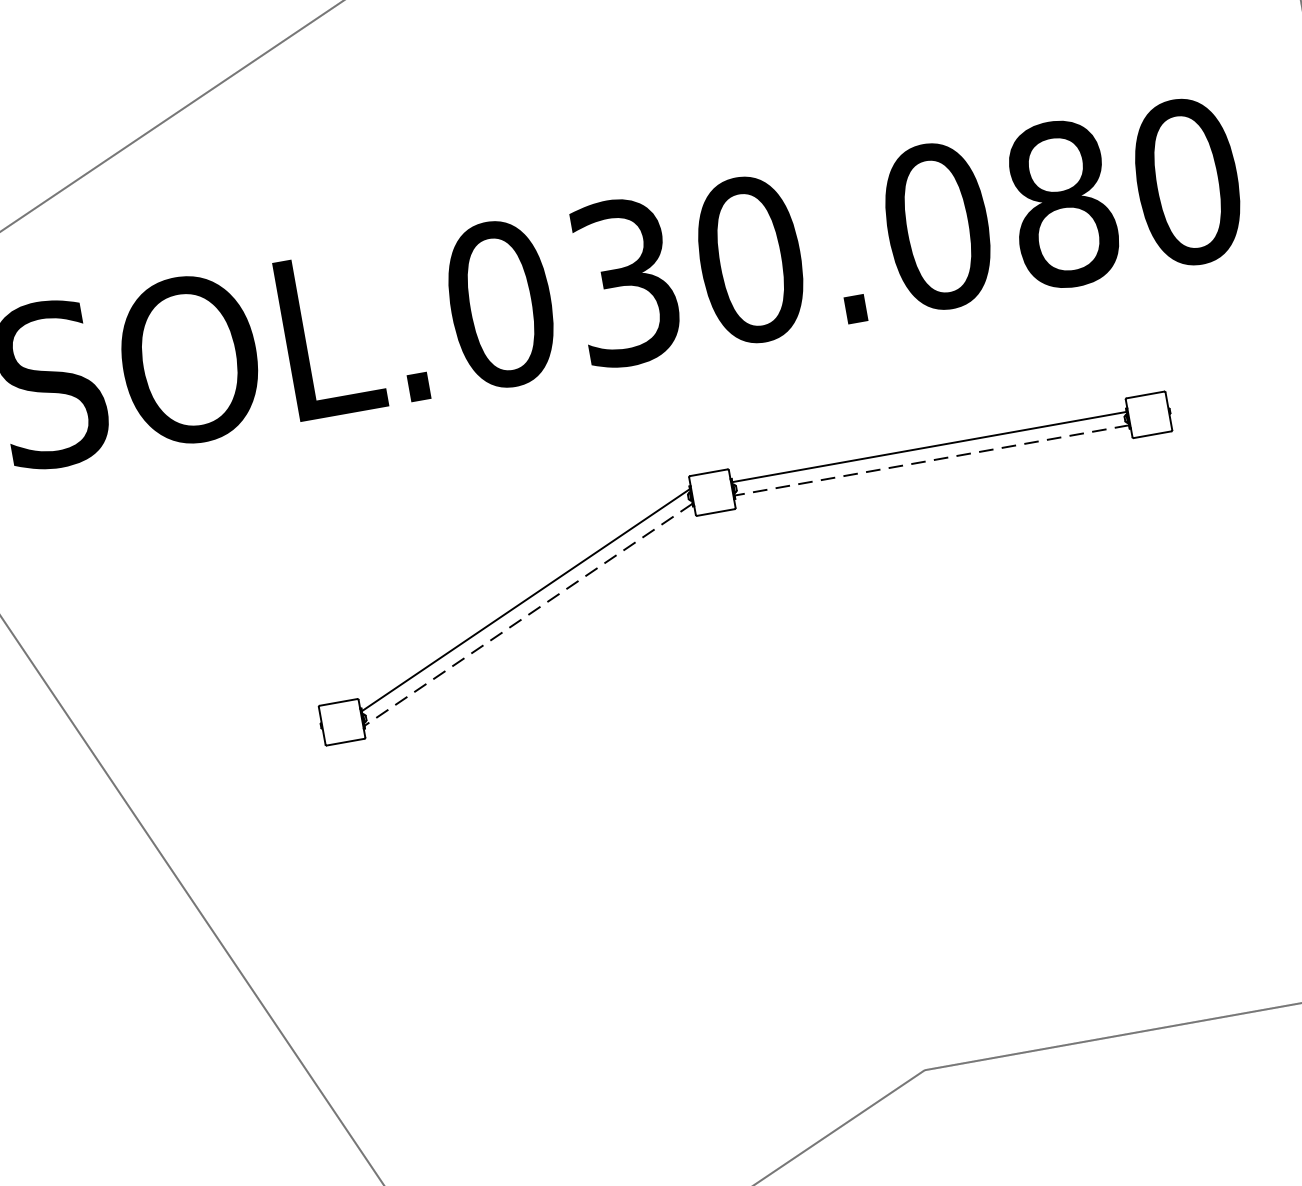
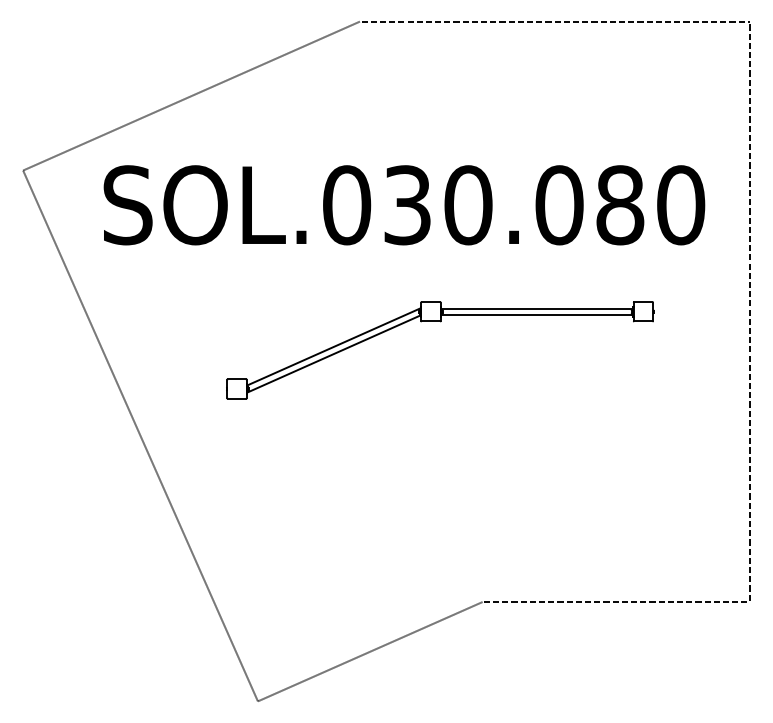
line: (932, 461) -> (537, 315), dashed -> solid
line: (529, 613) -> (334, 353), dashed -> solid

